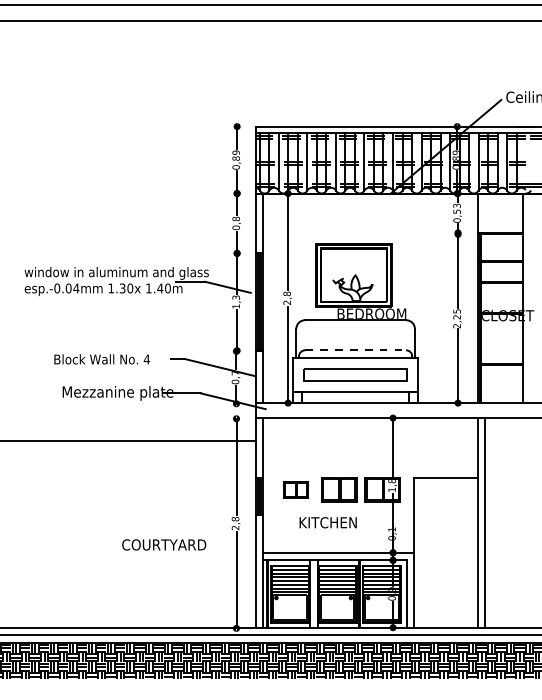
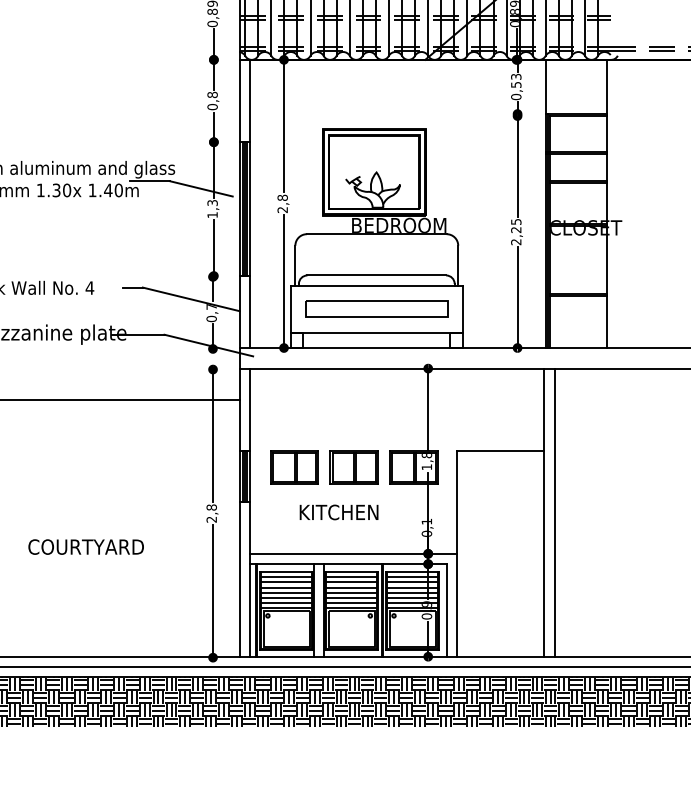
line: (355, 350) -> (376, 275), dashed -> solid
part: (295, 489) -> (294, 466), size x1.43
text: (164, 544) -> (86, 546), moved

